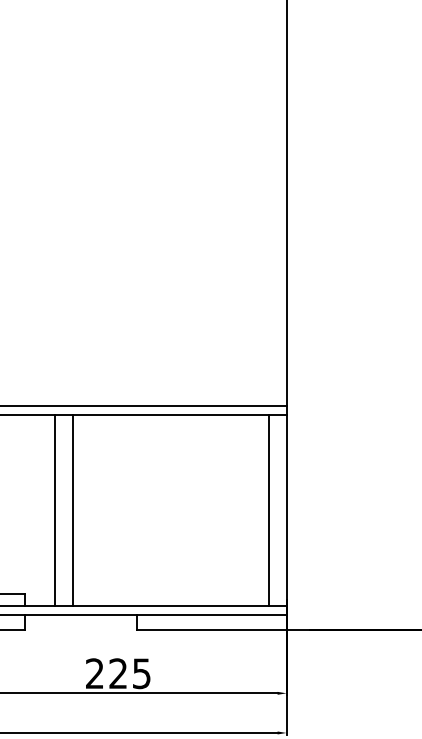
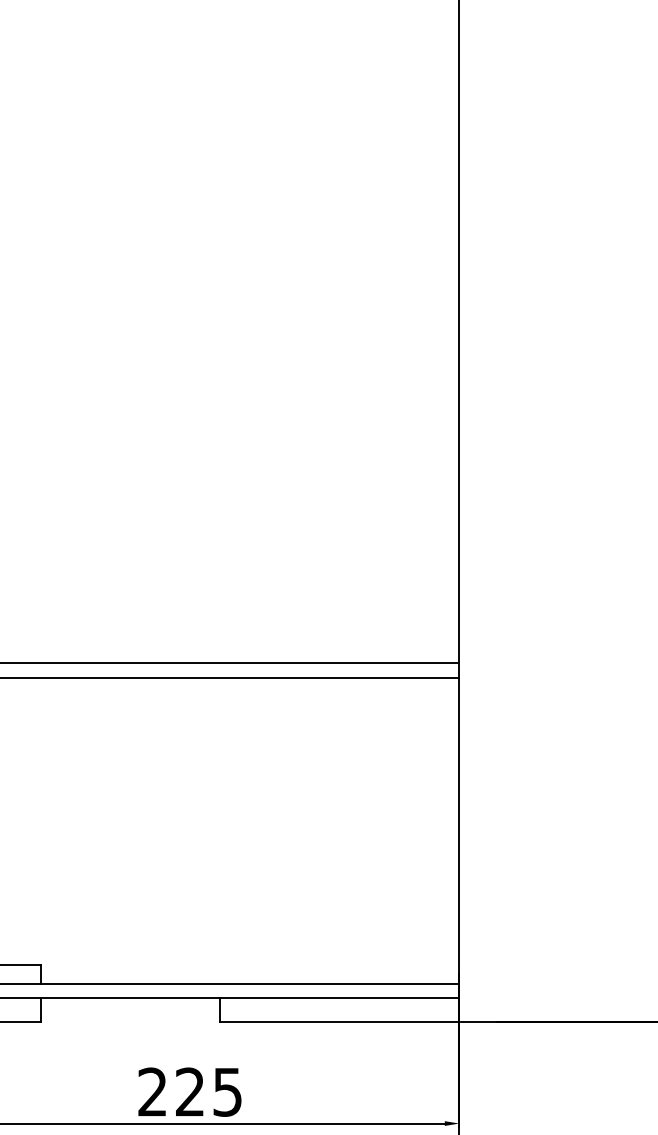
line: (54, 509) -> (88, 829), removed
line: (72, 509) -> (116, 829), removed
line: (268, 509) -> (430, 829), removed

